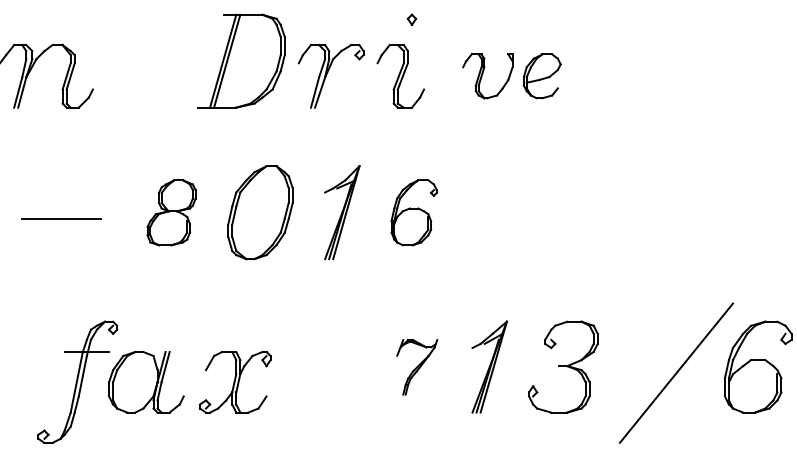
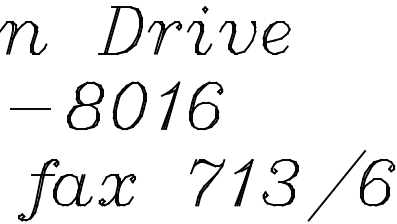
part: (510, 75) -> (254, 37), size x1.43
part: (171, 211) -> (85, 105), size x1.43
part: (414, 211) -> (206, 105), size x1.43
part: (416, 366) -> (207, 182), size x1.67

